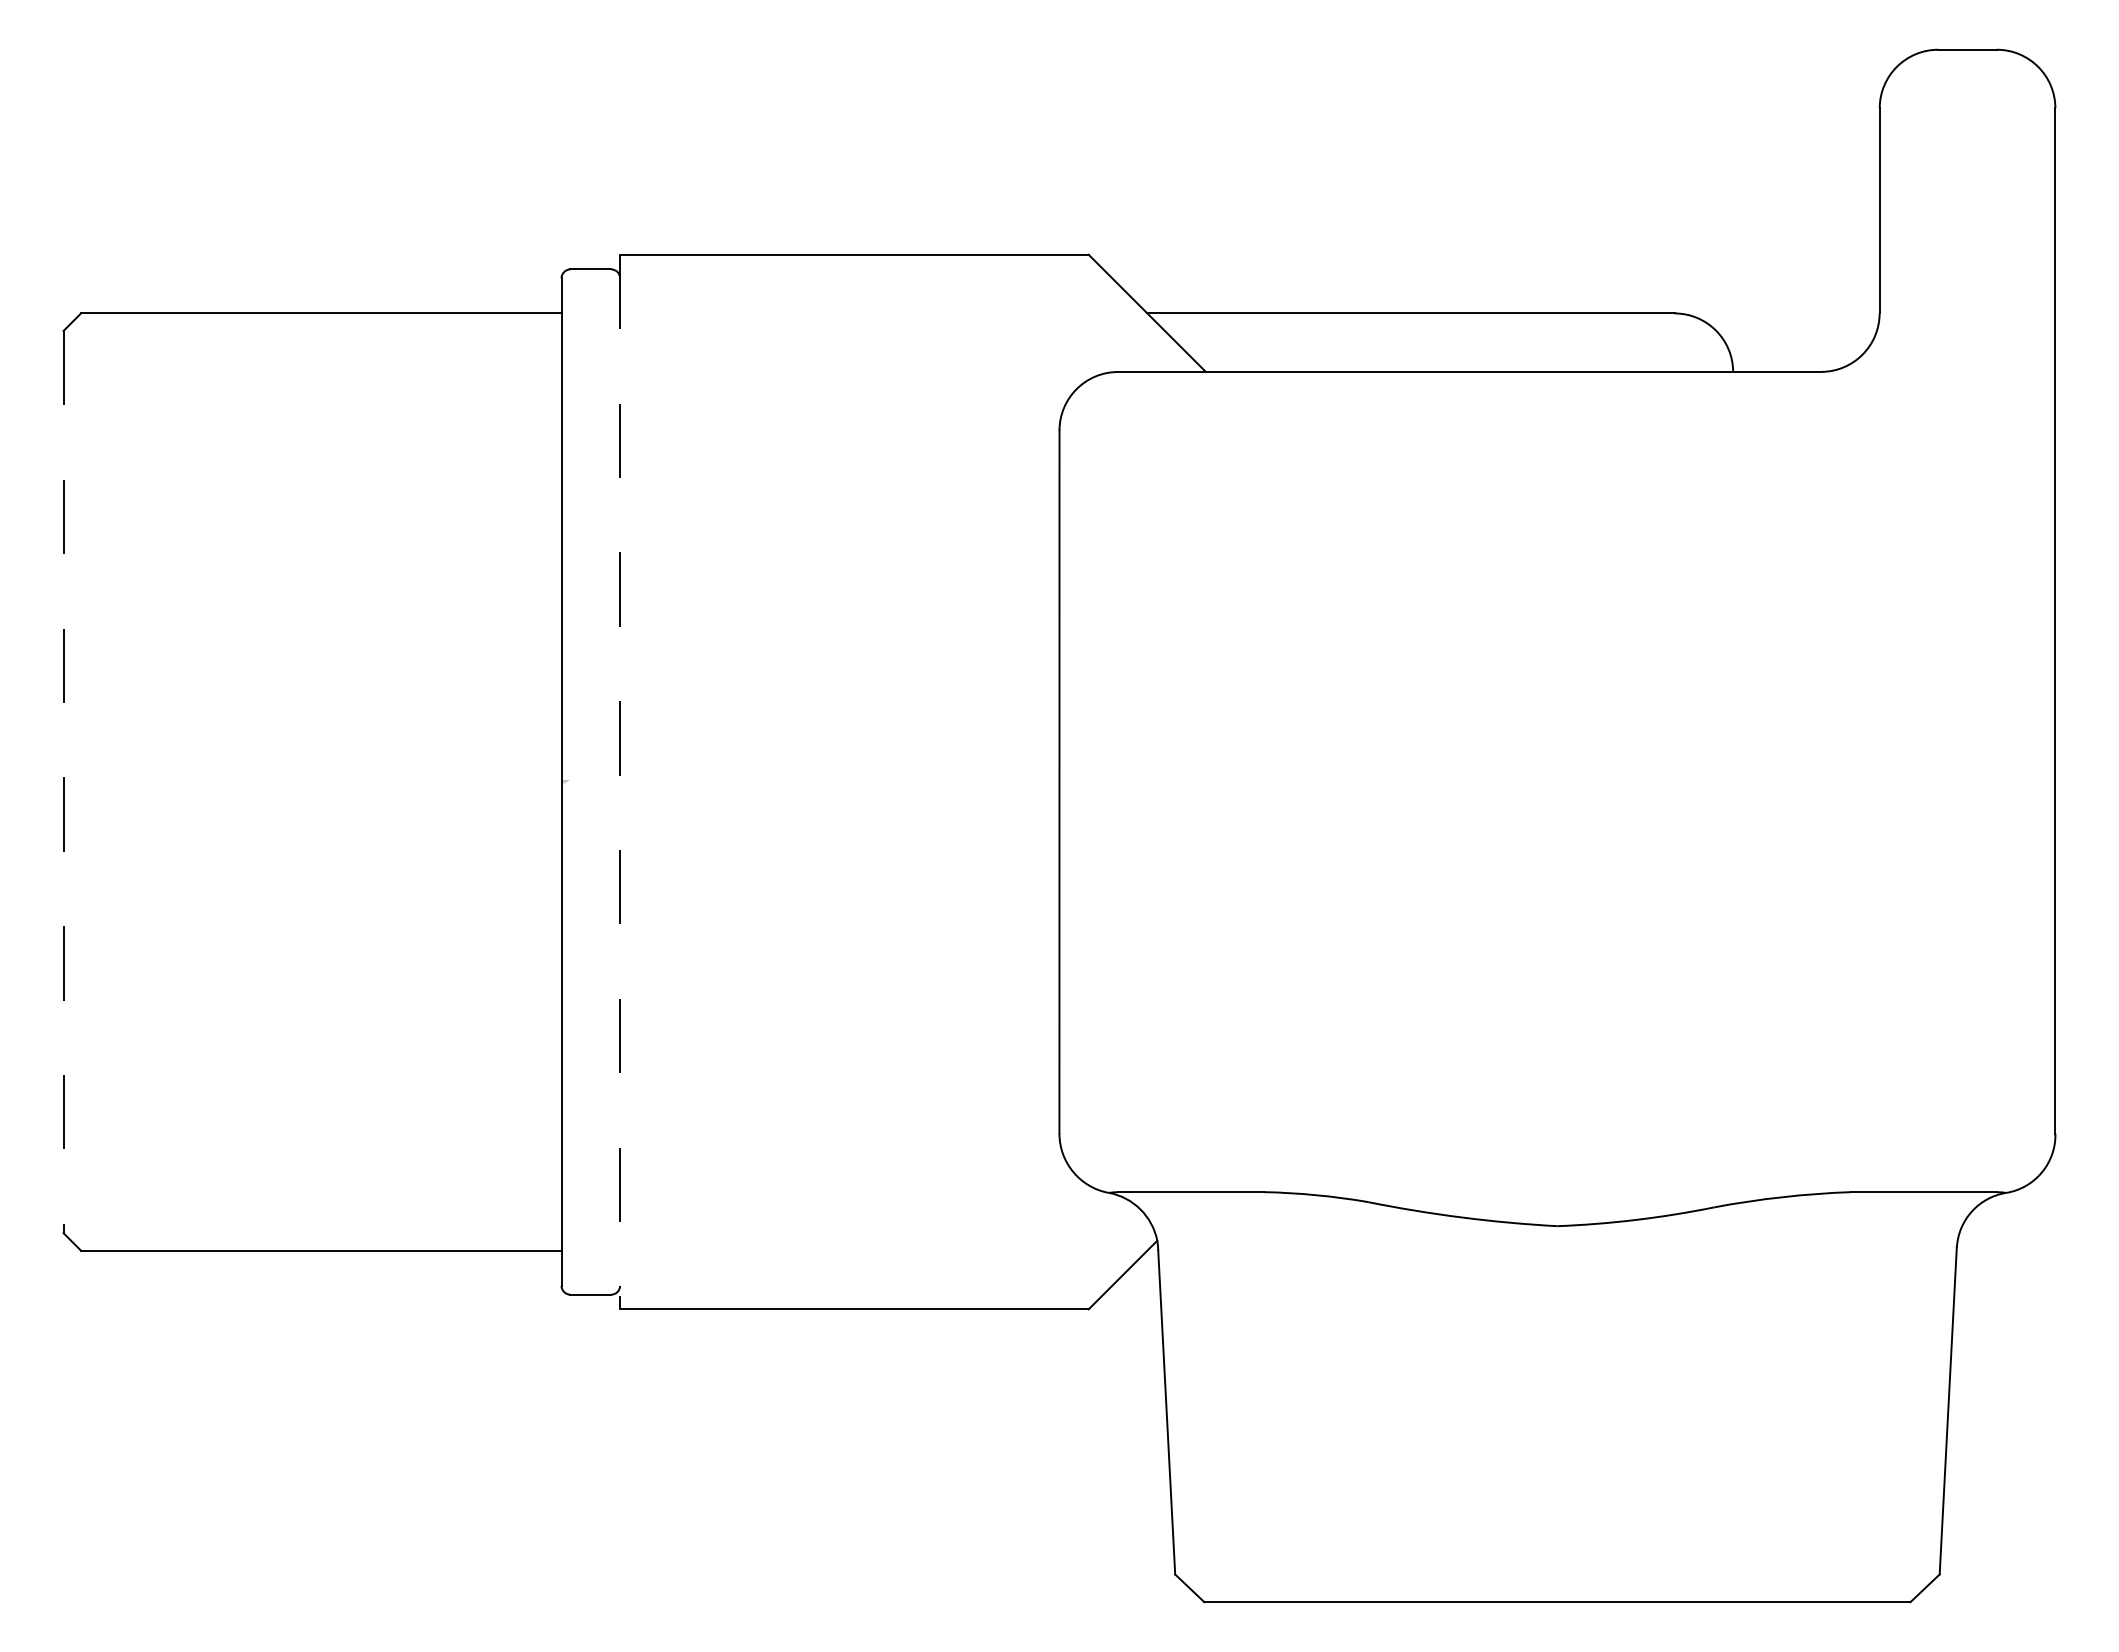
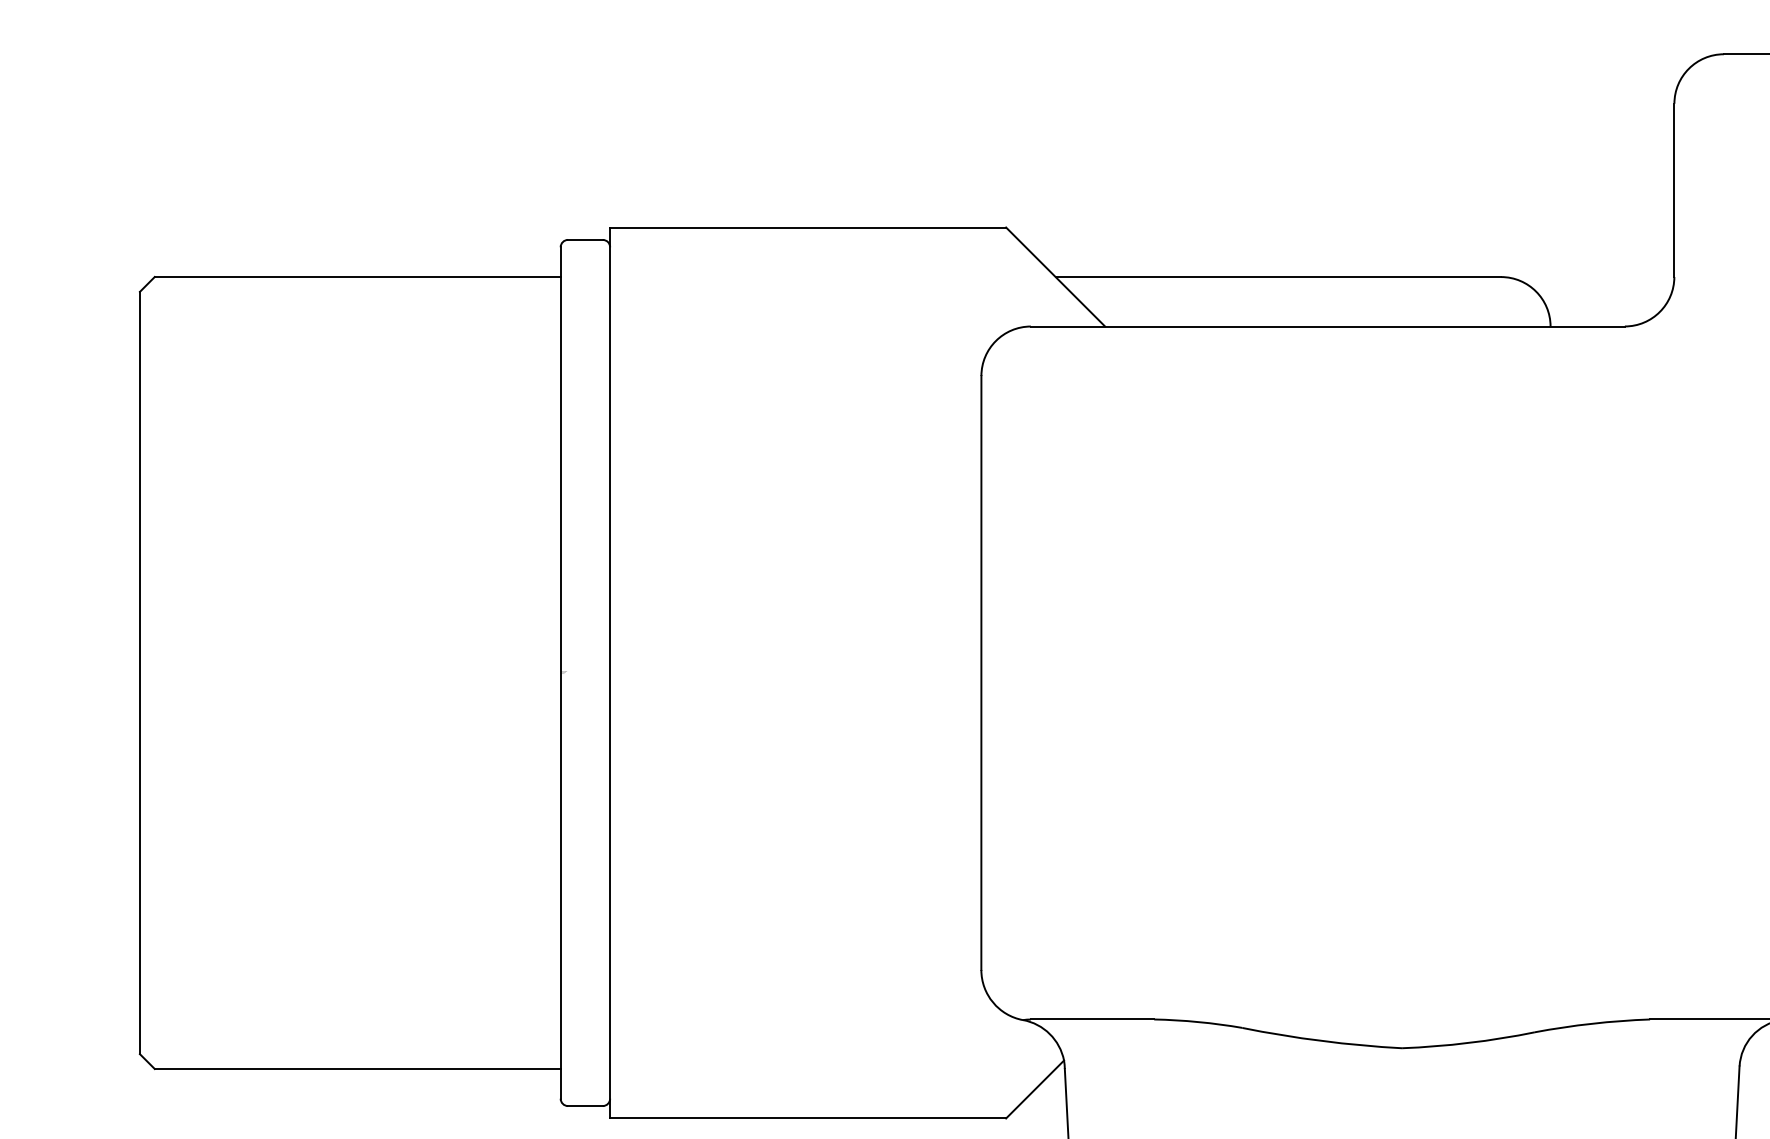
line: (63, 782) -> (139, 673), dashed -> solid
line: (620, 782) -> (610, 673), dashed -> solid

